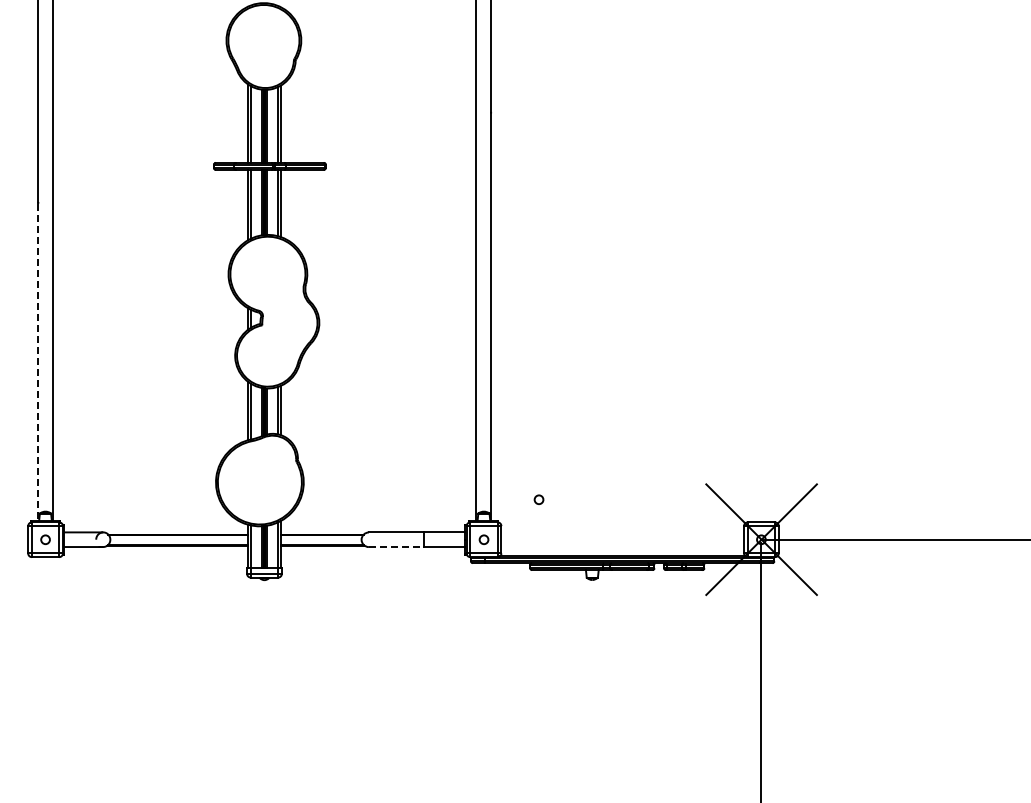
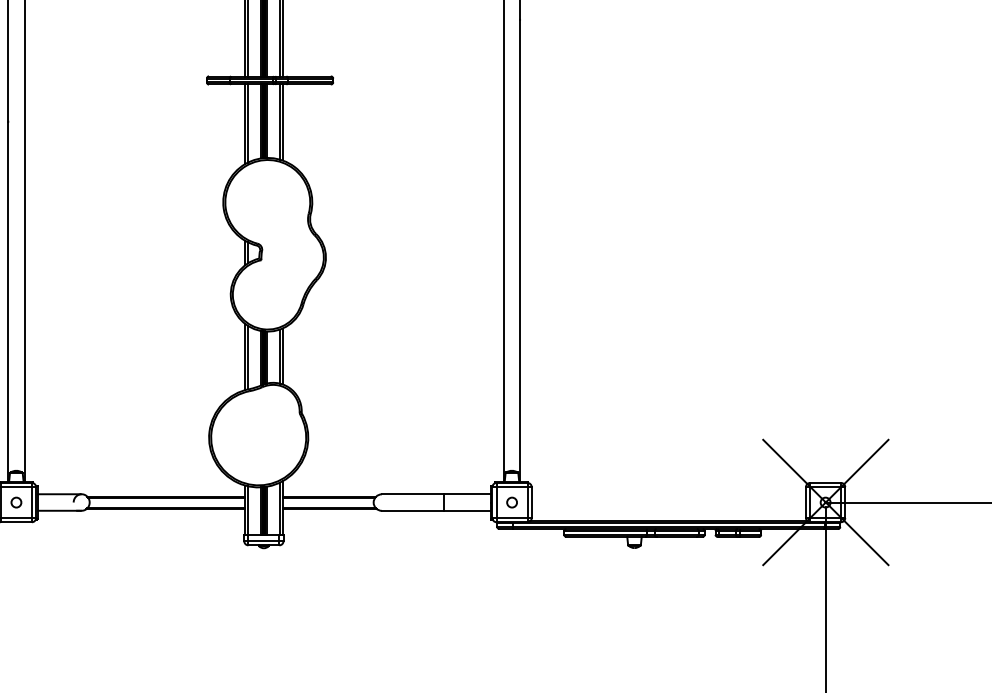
line: (38, 362) -> (8, 302), dashed -> solid
circle: (538, 499) -> (573, 457), removed
line: (396, 547) -> (413, 511), dashed -> solid

